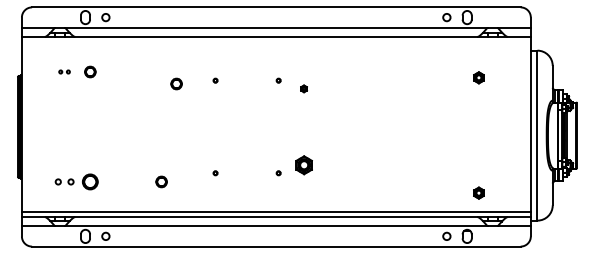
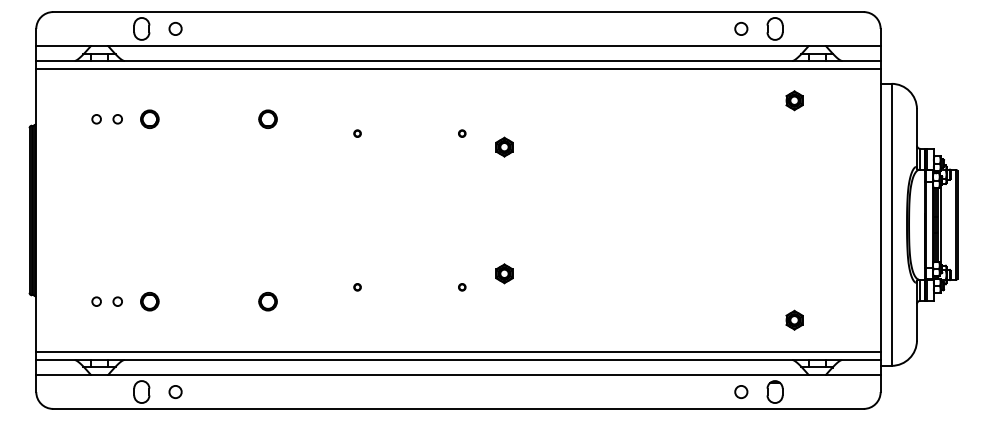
line: (275, 42) -> (456, 70), added
part: (64, 71) -> (106, 118), size x1.67
part: (478, 77) -> (793, 100), moved
part: (176, 83) -> (267, 118), moved
part: (303, 88) -> (503, 146), size x1.67
part: (303, 164) -> (503, 272), size x0.62
part: (90, 181) -> (150, 300), size x0.71

